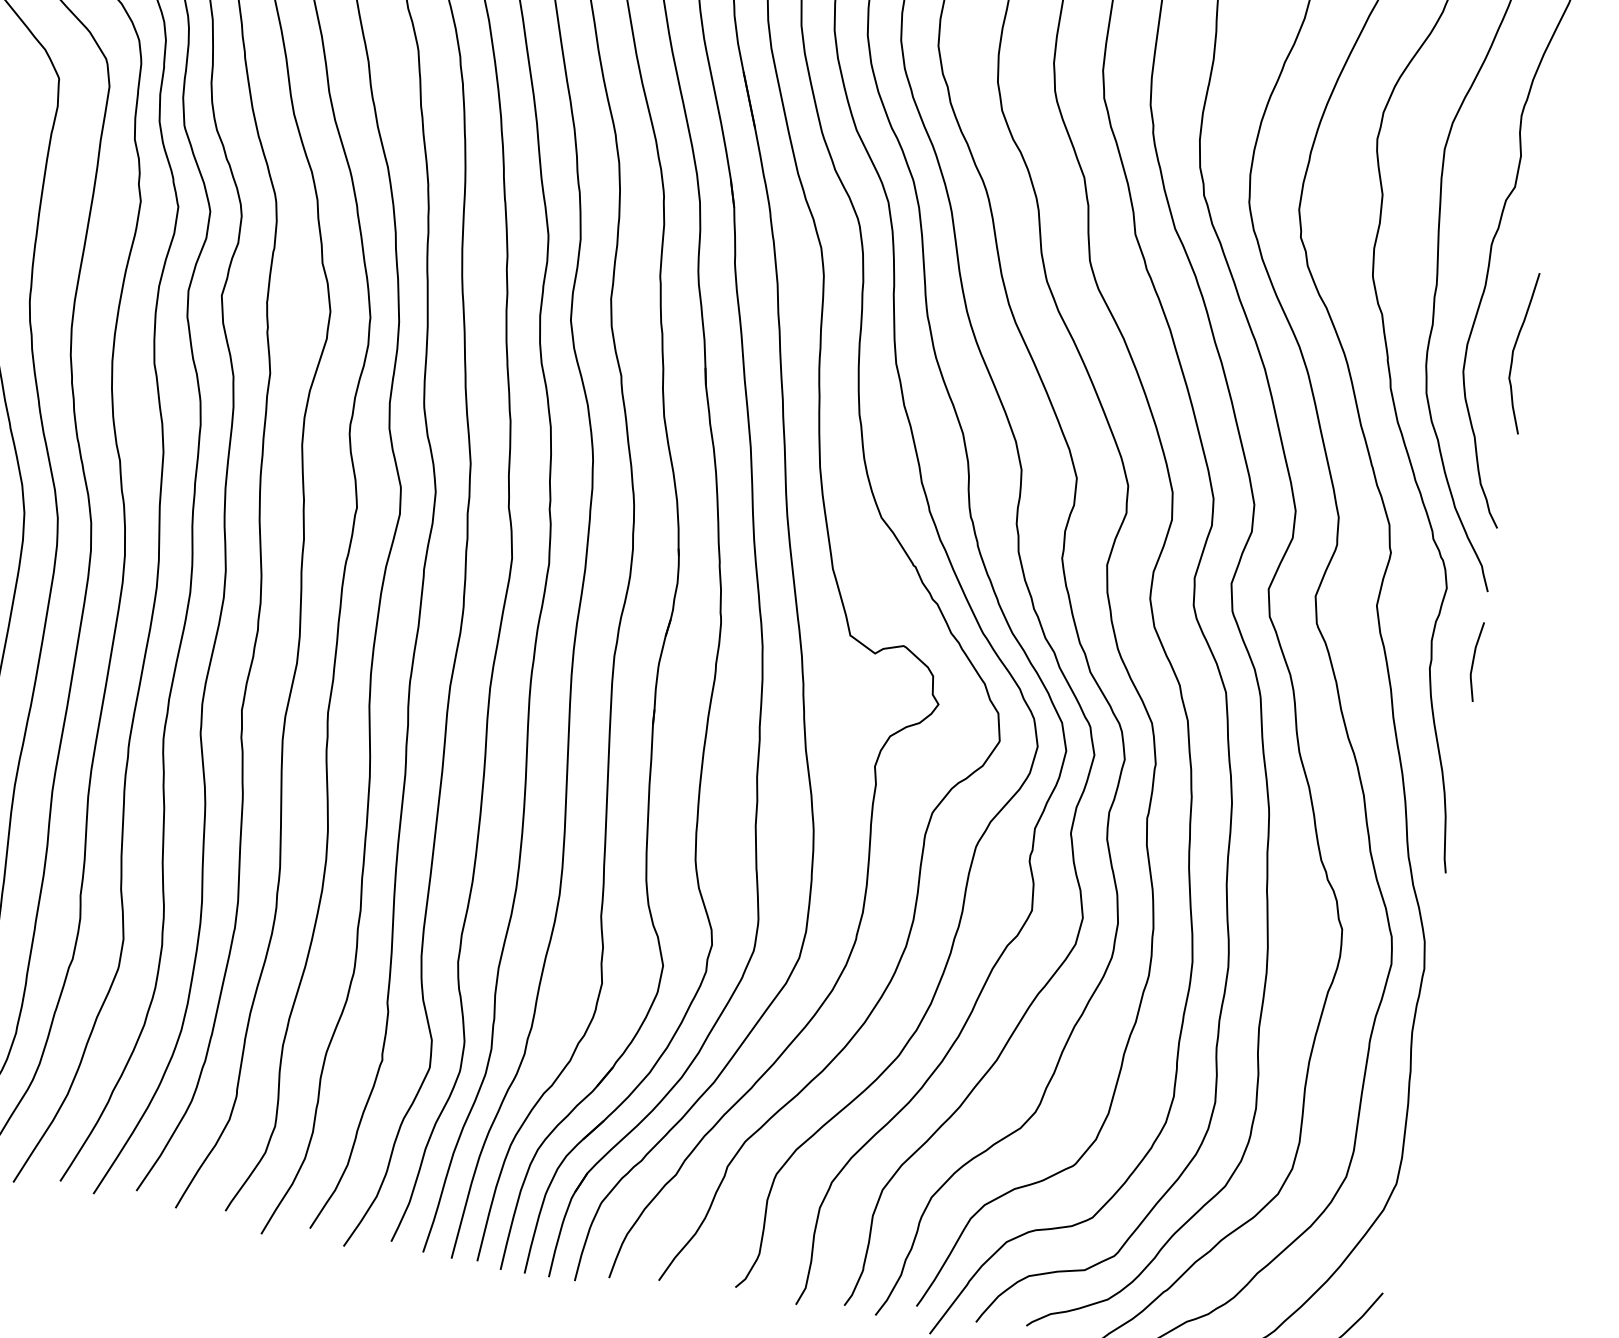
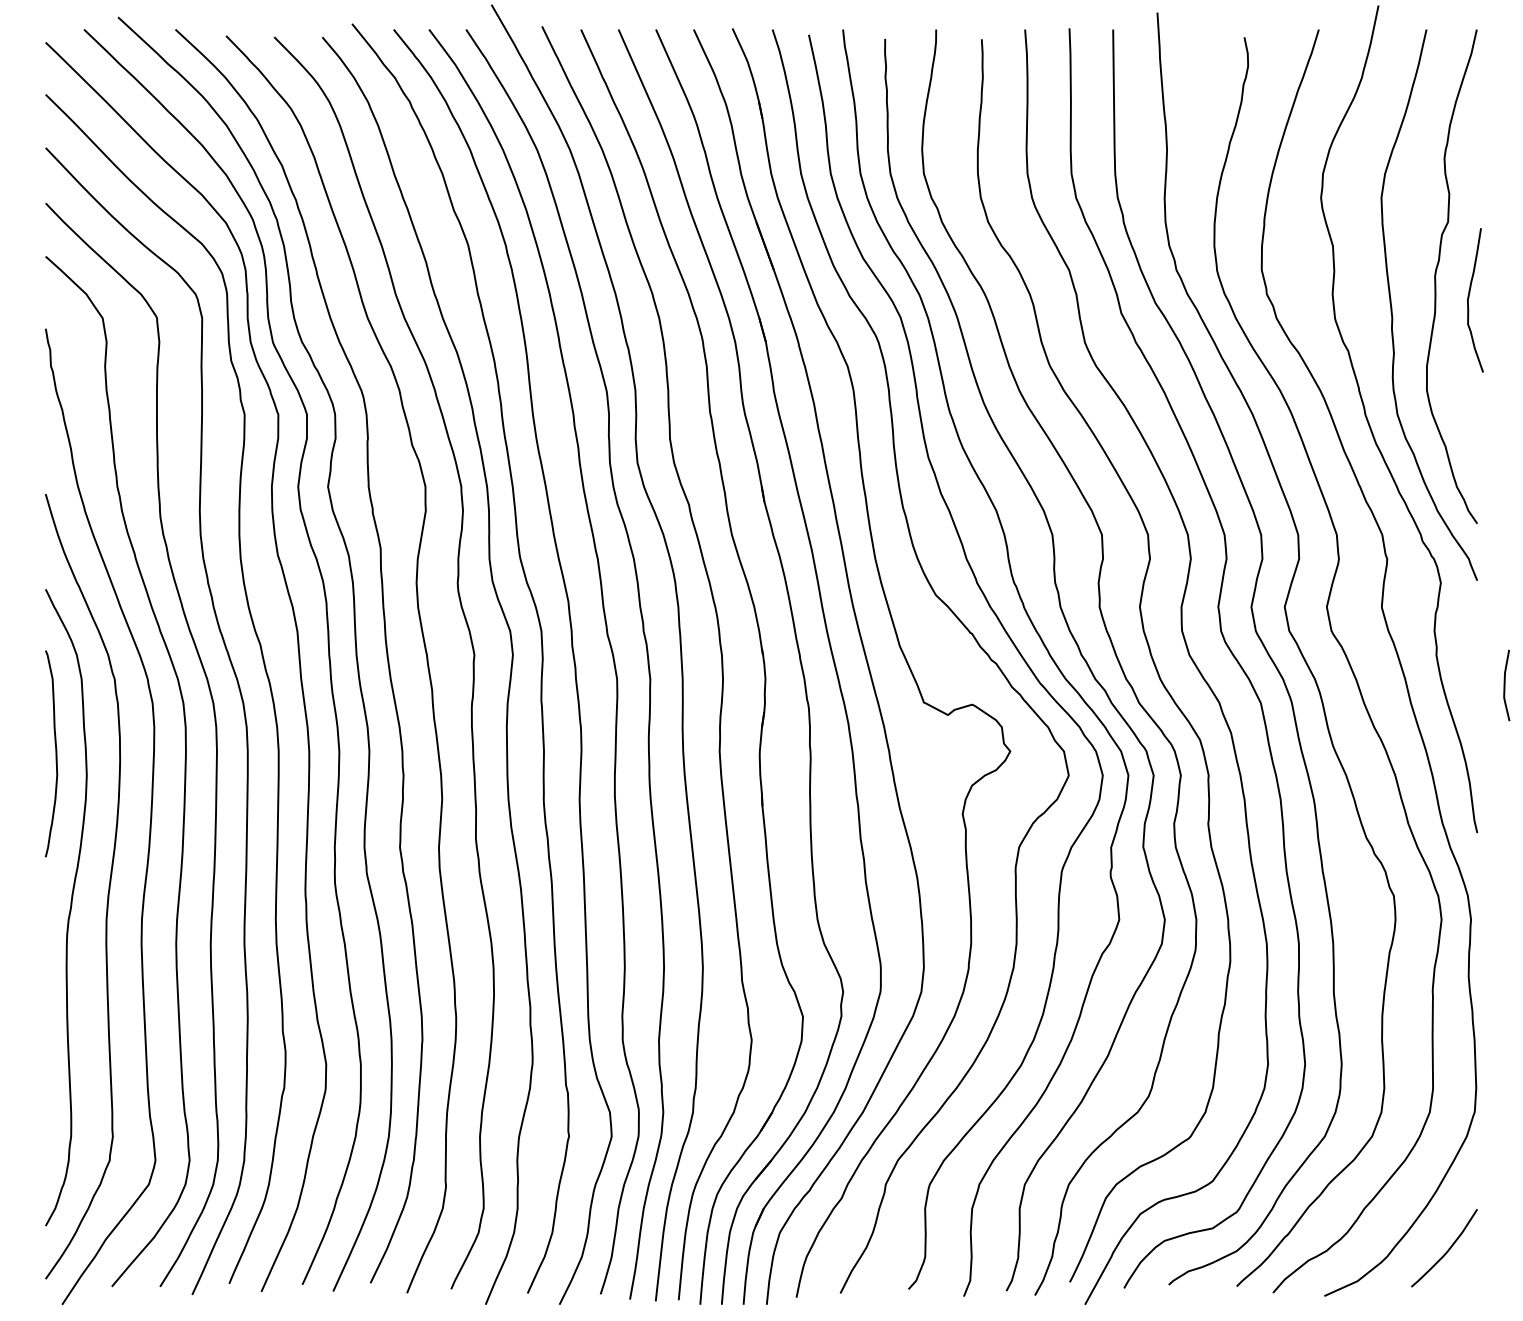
curve: (1515, 349) -> (1469, 298), moved
line: (1474, 661) -> (1505, 685), moved

